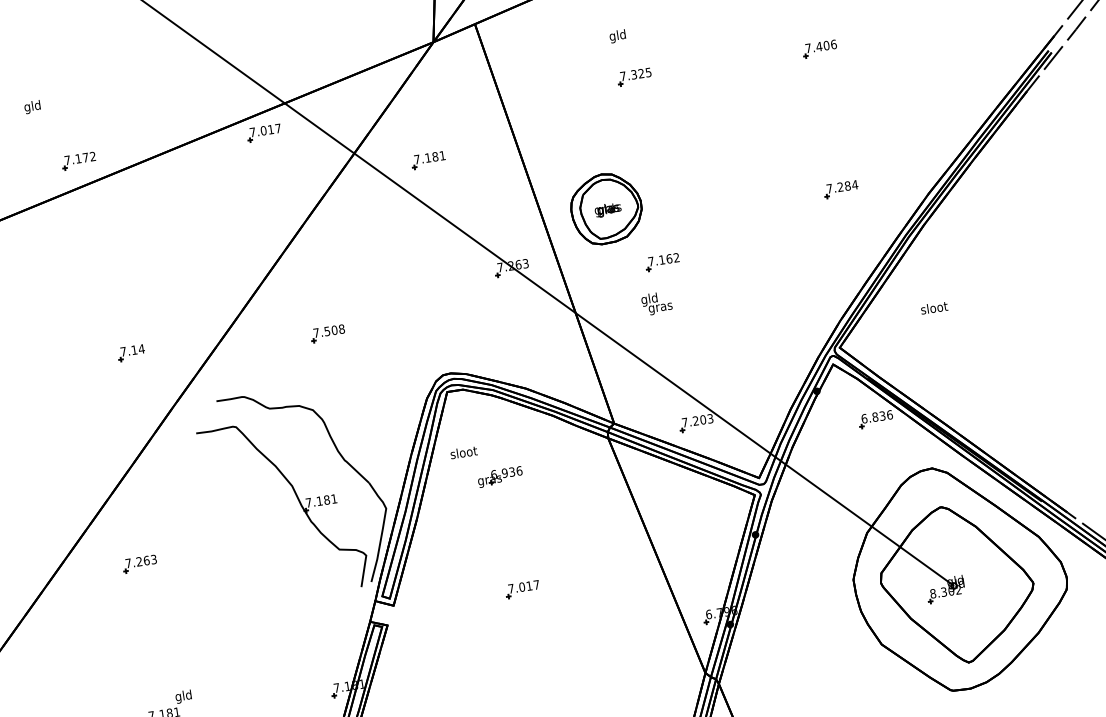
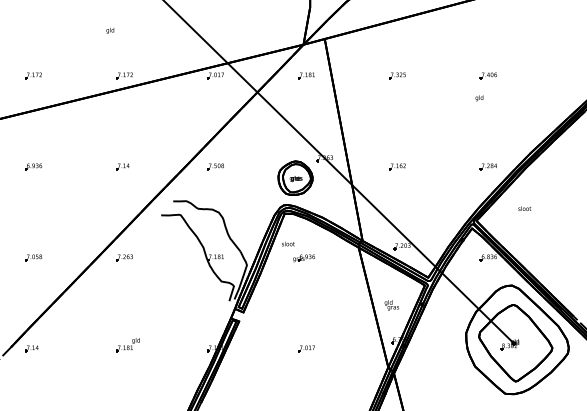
text: (617, 36) -> (479, 98), moved
text: (32, 106) -> (110, 30), moved
part: (428, 159) -> (306, 75), moved
part: (838, 188) -> (487, 166), moved
part: (606, 207) -> (295, 177), moved
text: (656, 303) -> (391, 305), moved
part: (327, 332) -> (215, 166), moved
part: (130, 352) -> (122, 166), moved
part: (139, 563) -> (124, 257), moved
part: (522, 588) -> (306, 348), moved

